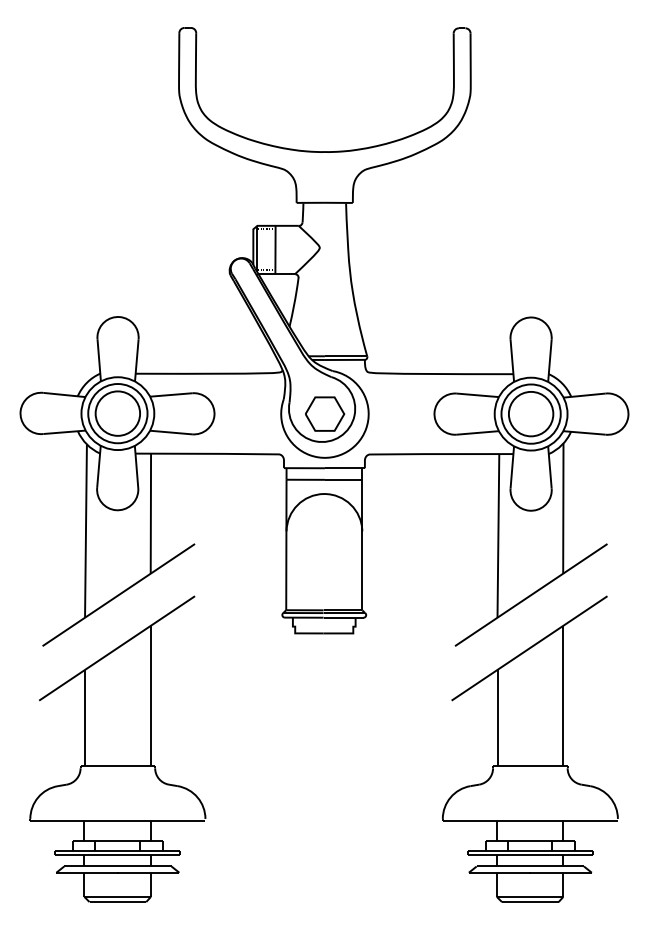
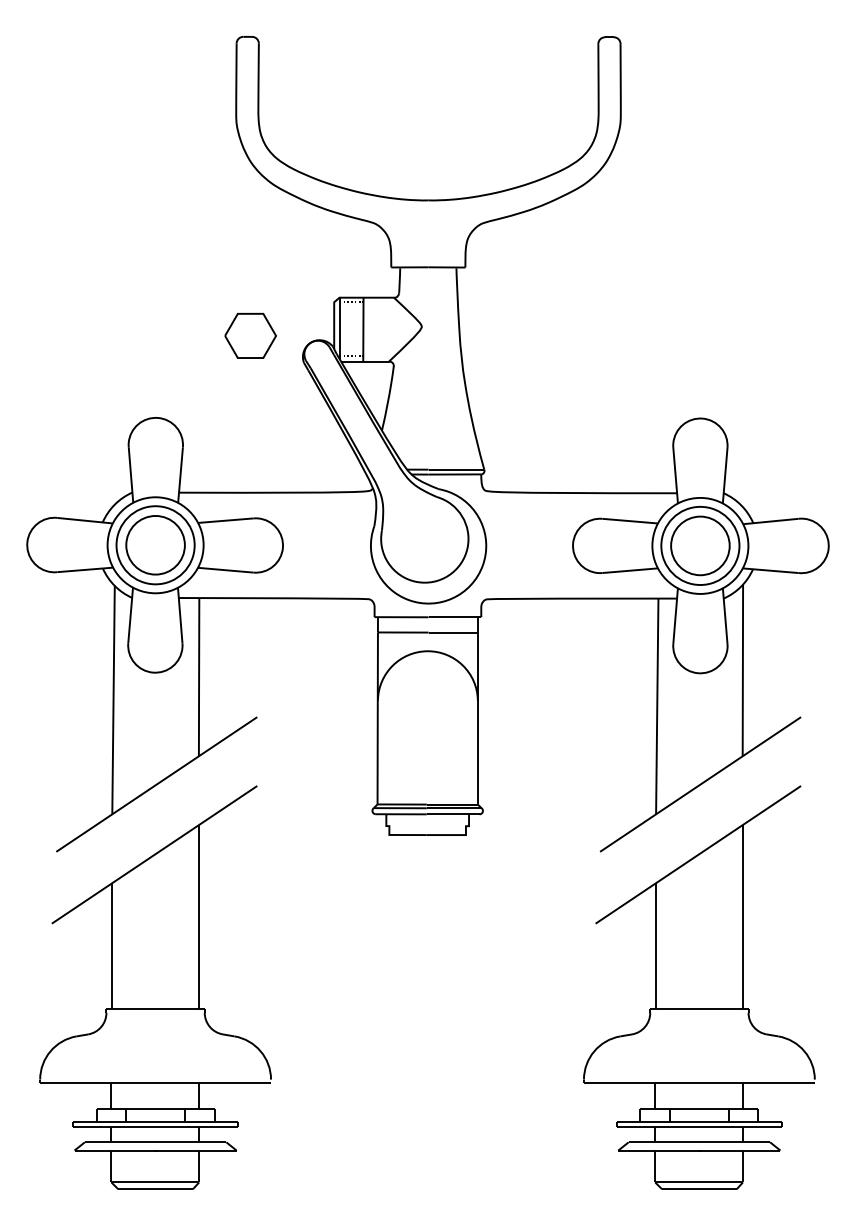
part: (324, 413) -> (250, 335), moved

